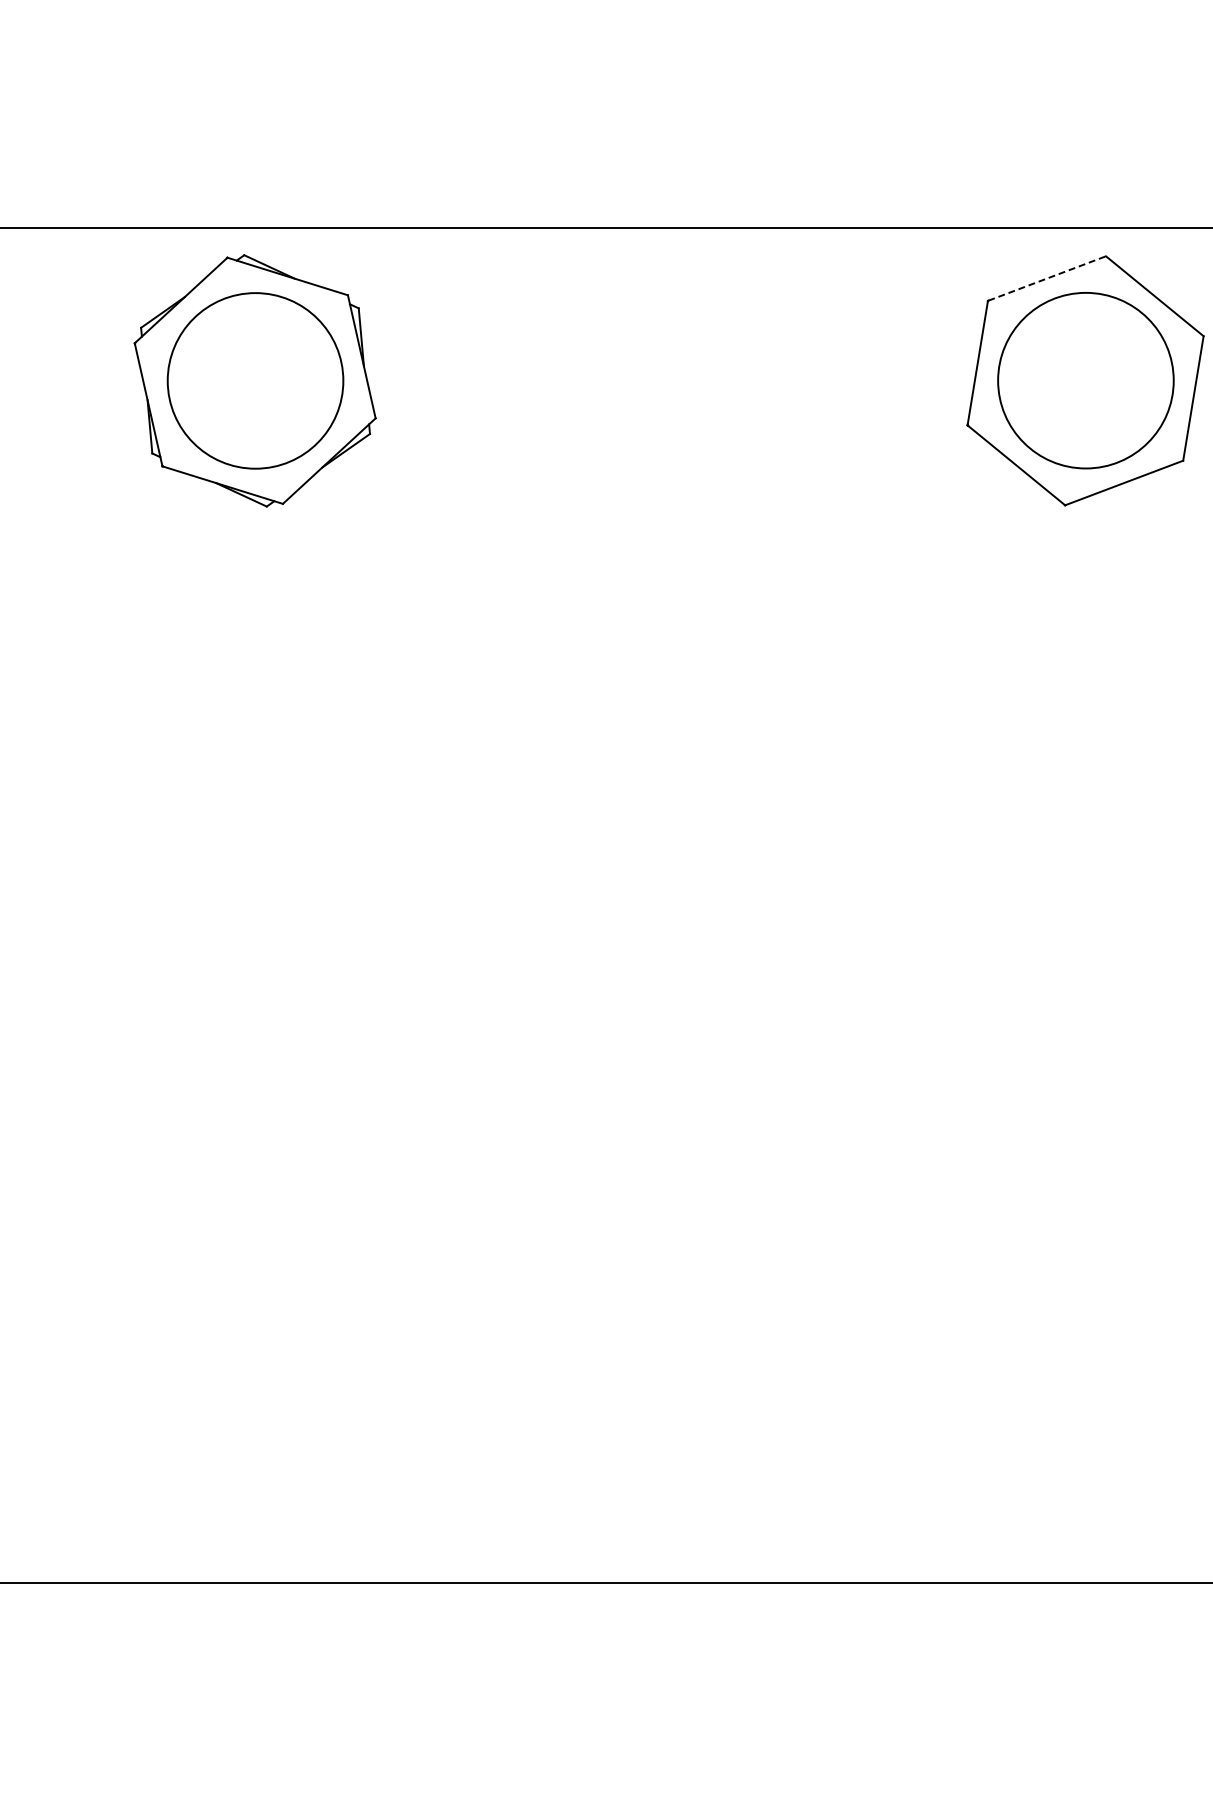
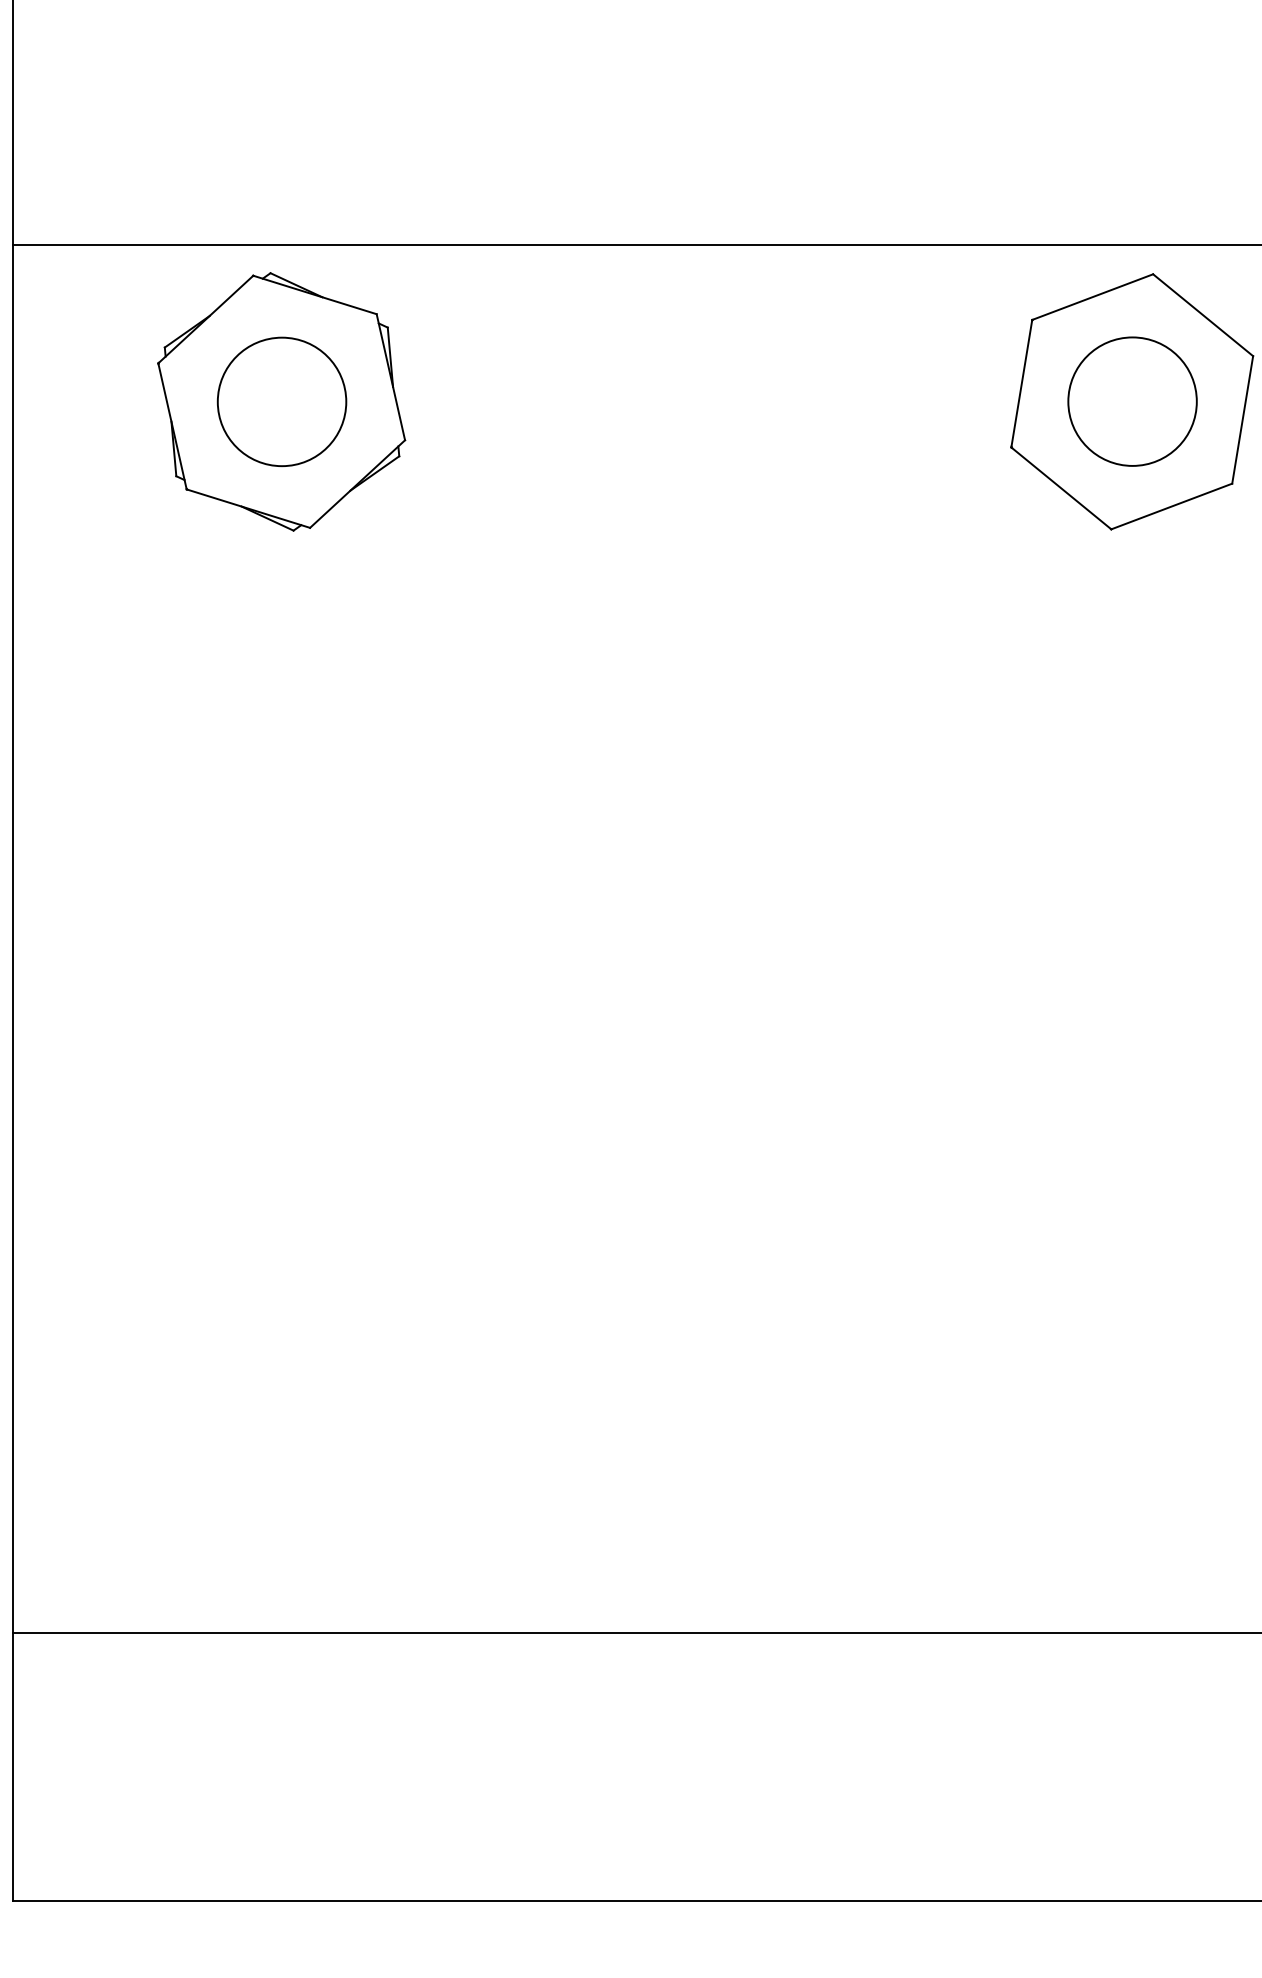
line: (1047, 277) -> (1093, 296), dashed -> solid
circle: (255, 380) -> (281, 401), size x0.71
circle: (1085, 380) -> (1132, 401), size x0.71

